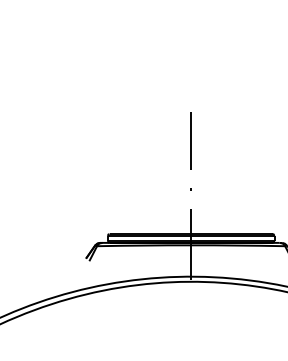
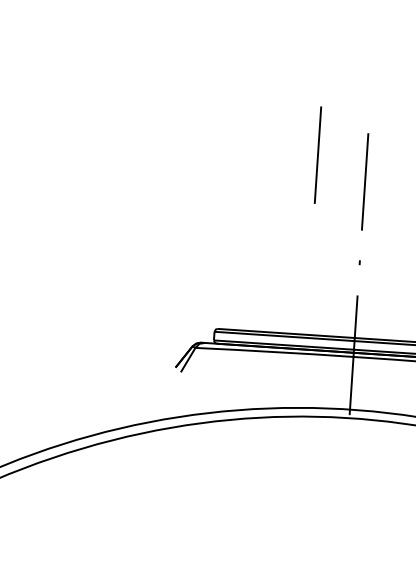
line: (161, 126) -> (317, 154), added

